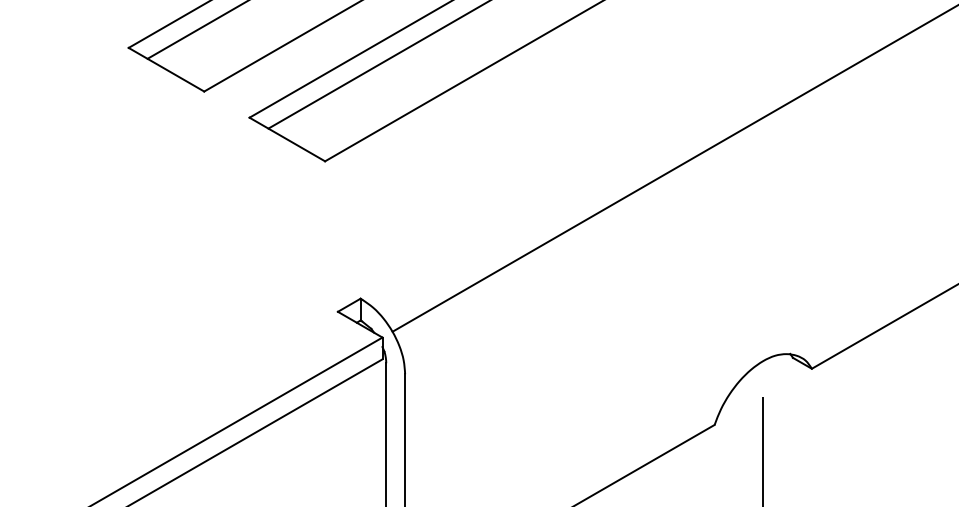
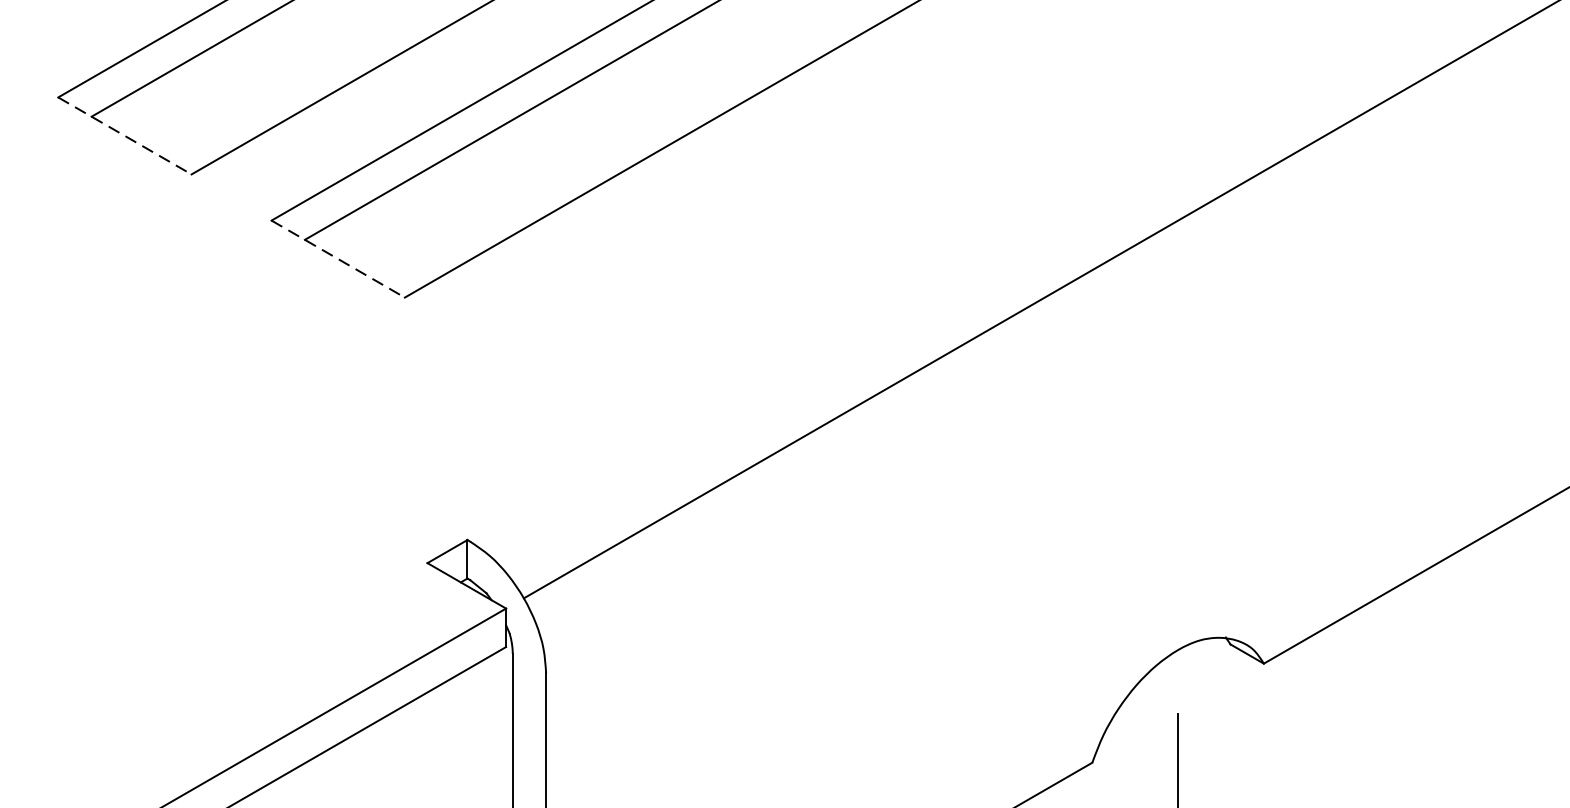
line: (166, 69) -> (124, 135), solid -> dashed
line: (287, 139) -> (338, 259), solid -> dashed

